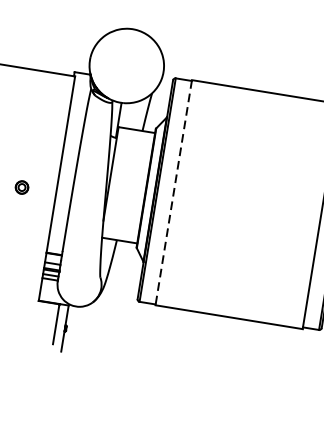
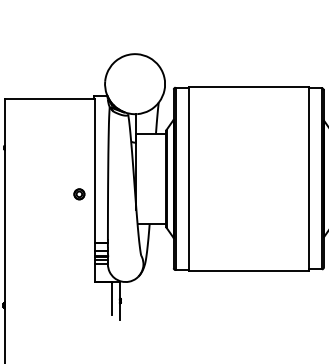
part: (22, 187) -> (79, 194), moved
line: (173, 192) -> (188, 178), dashed -> solid

